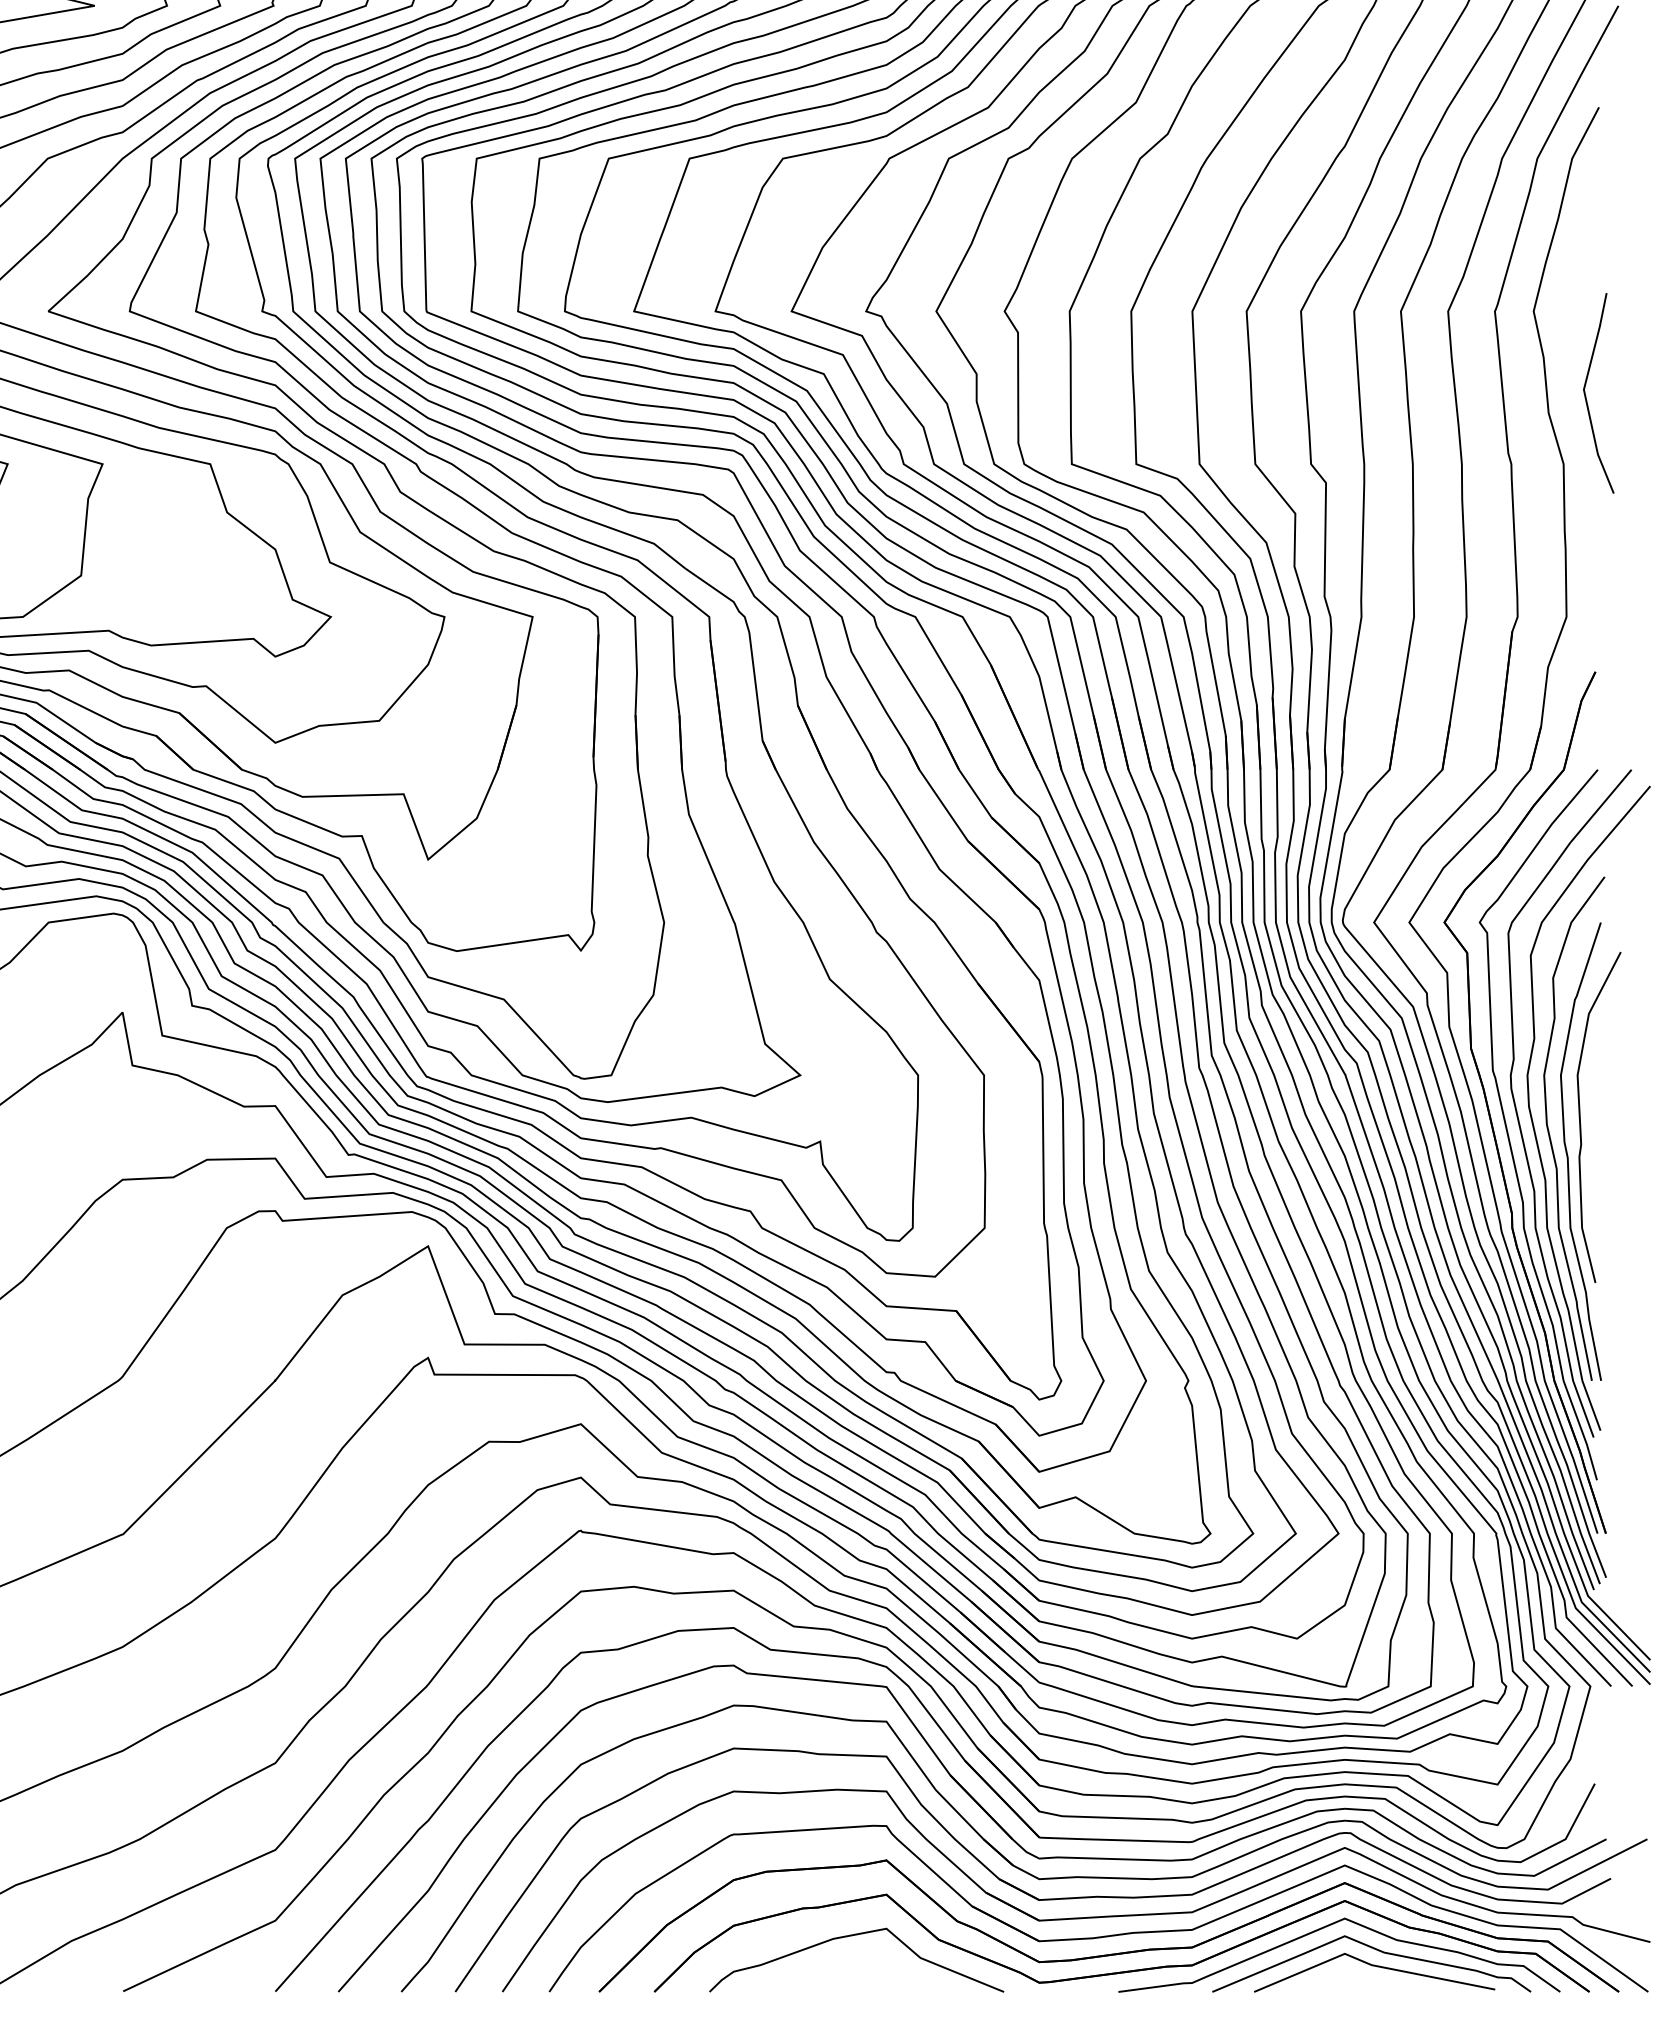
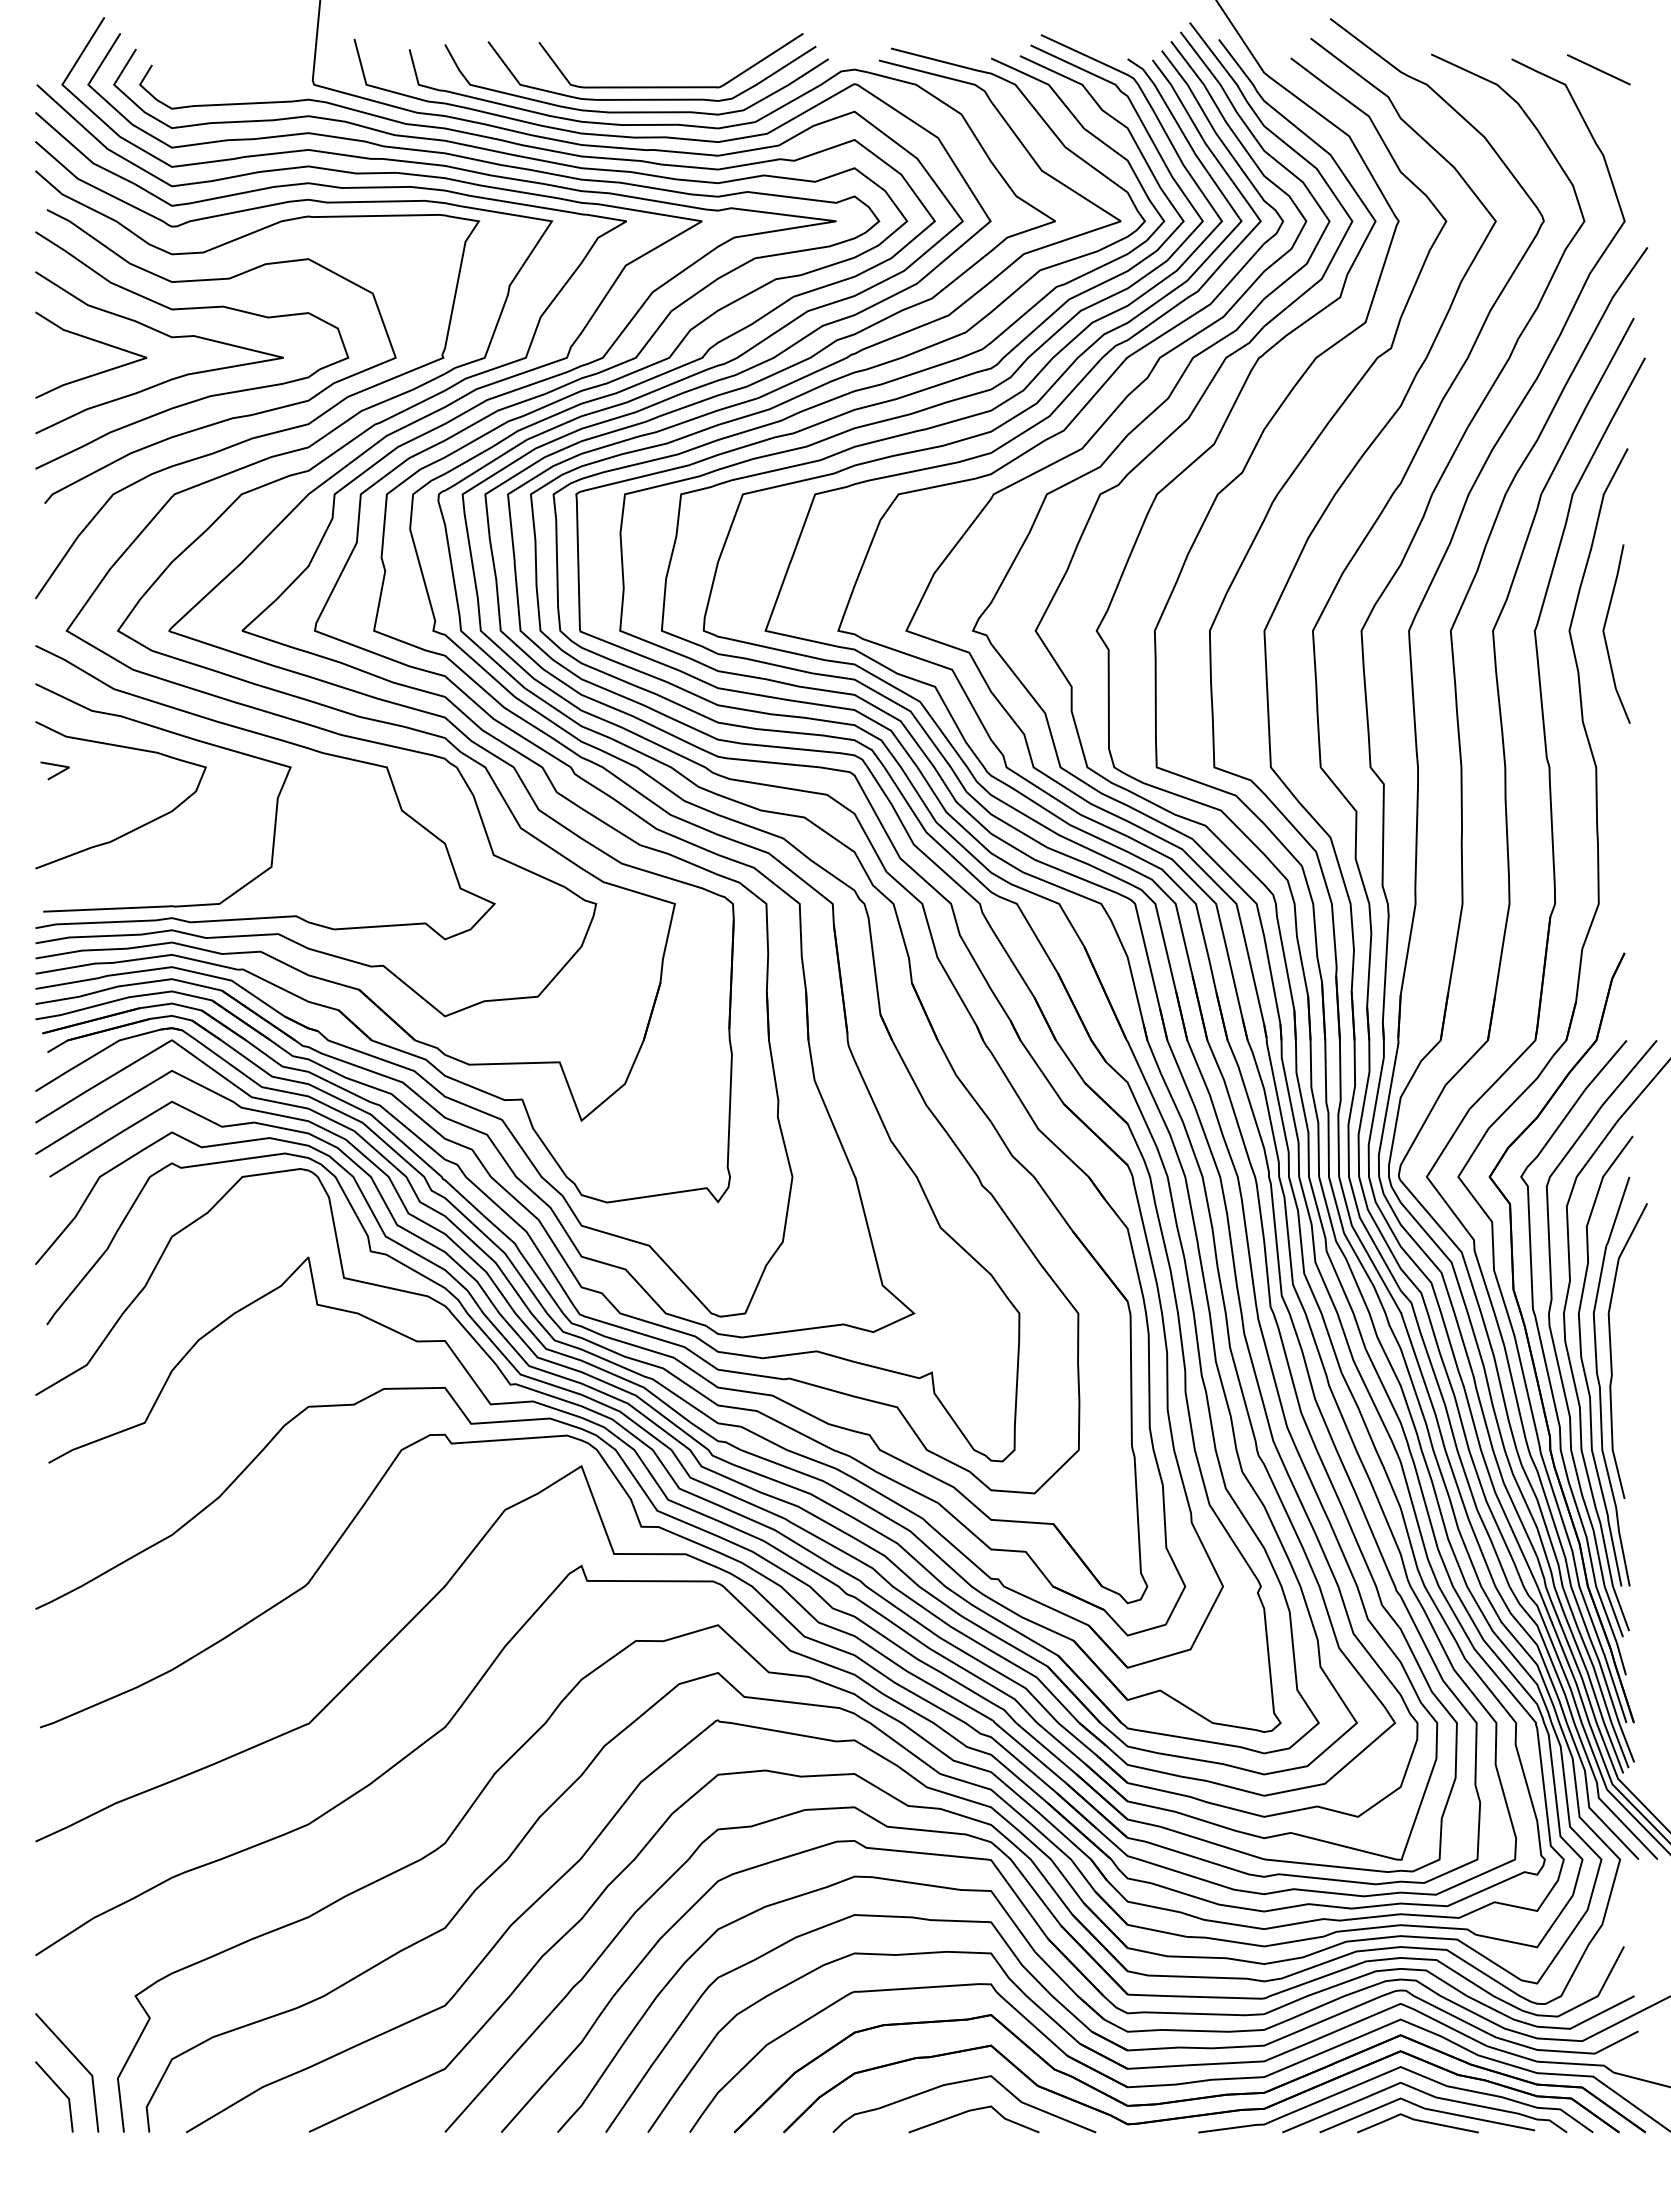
line: (1586, 394) -> (1605, 635), moved
line: (864, 1968) -> (971, 2111), added
line: (1363, 1979) -> (1417, 2121), added

